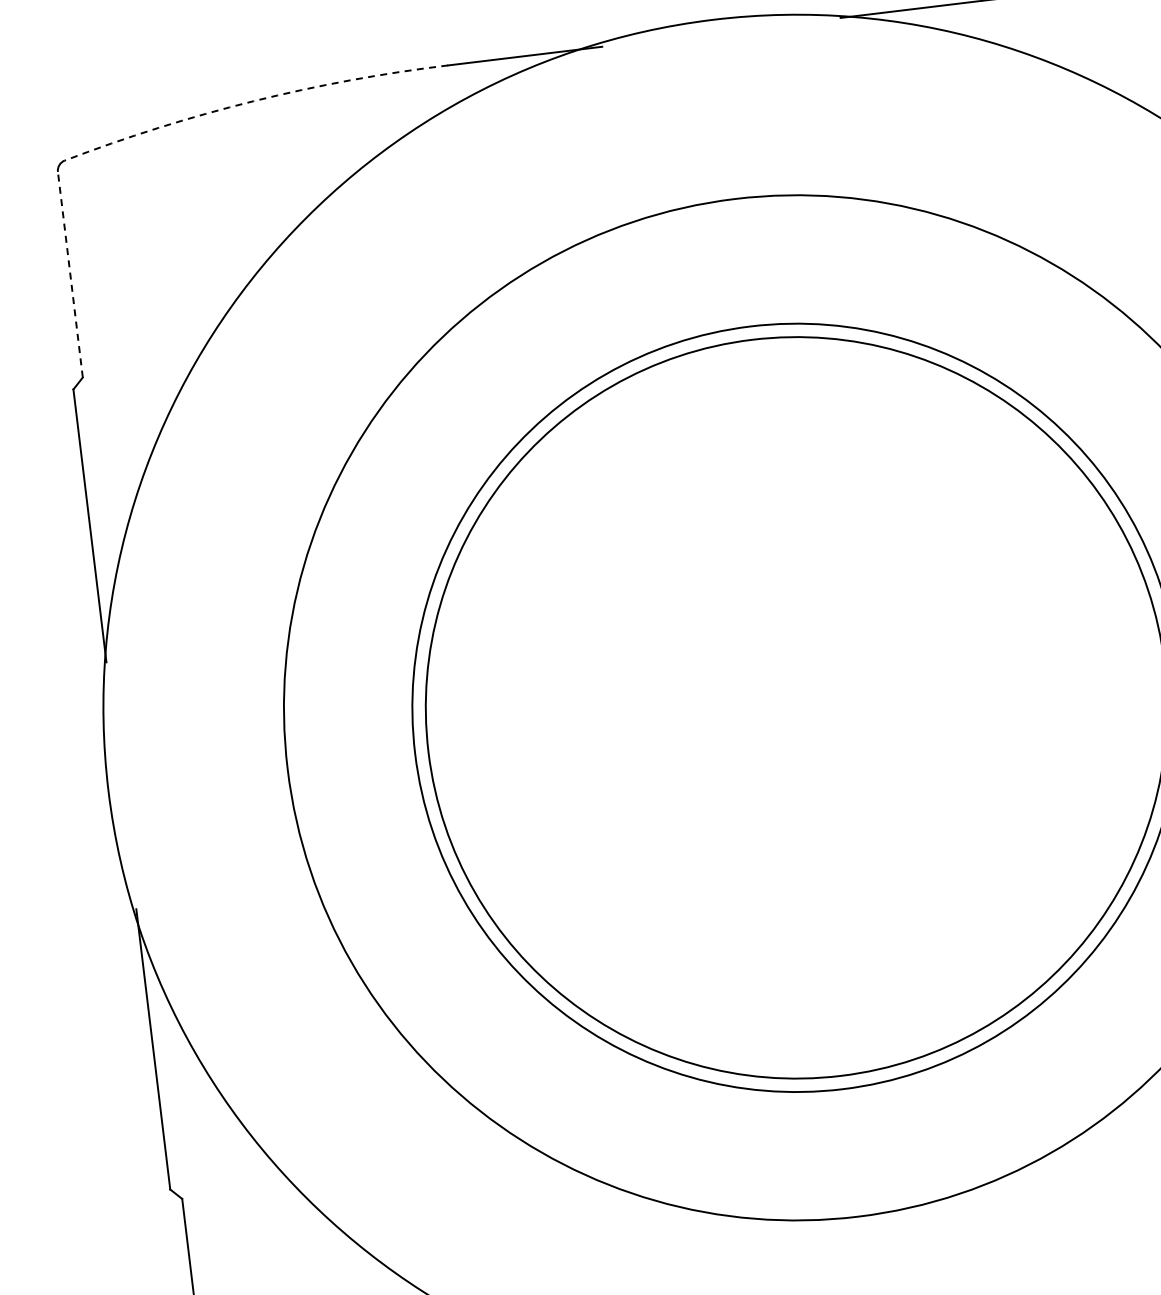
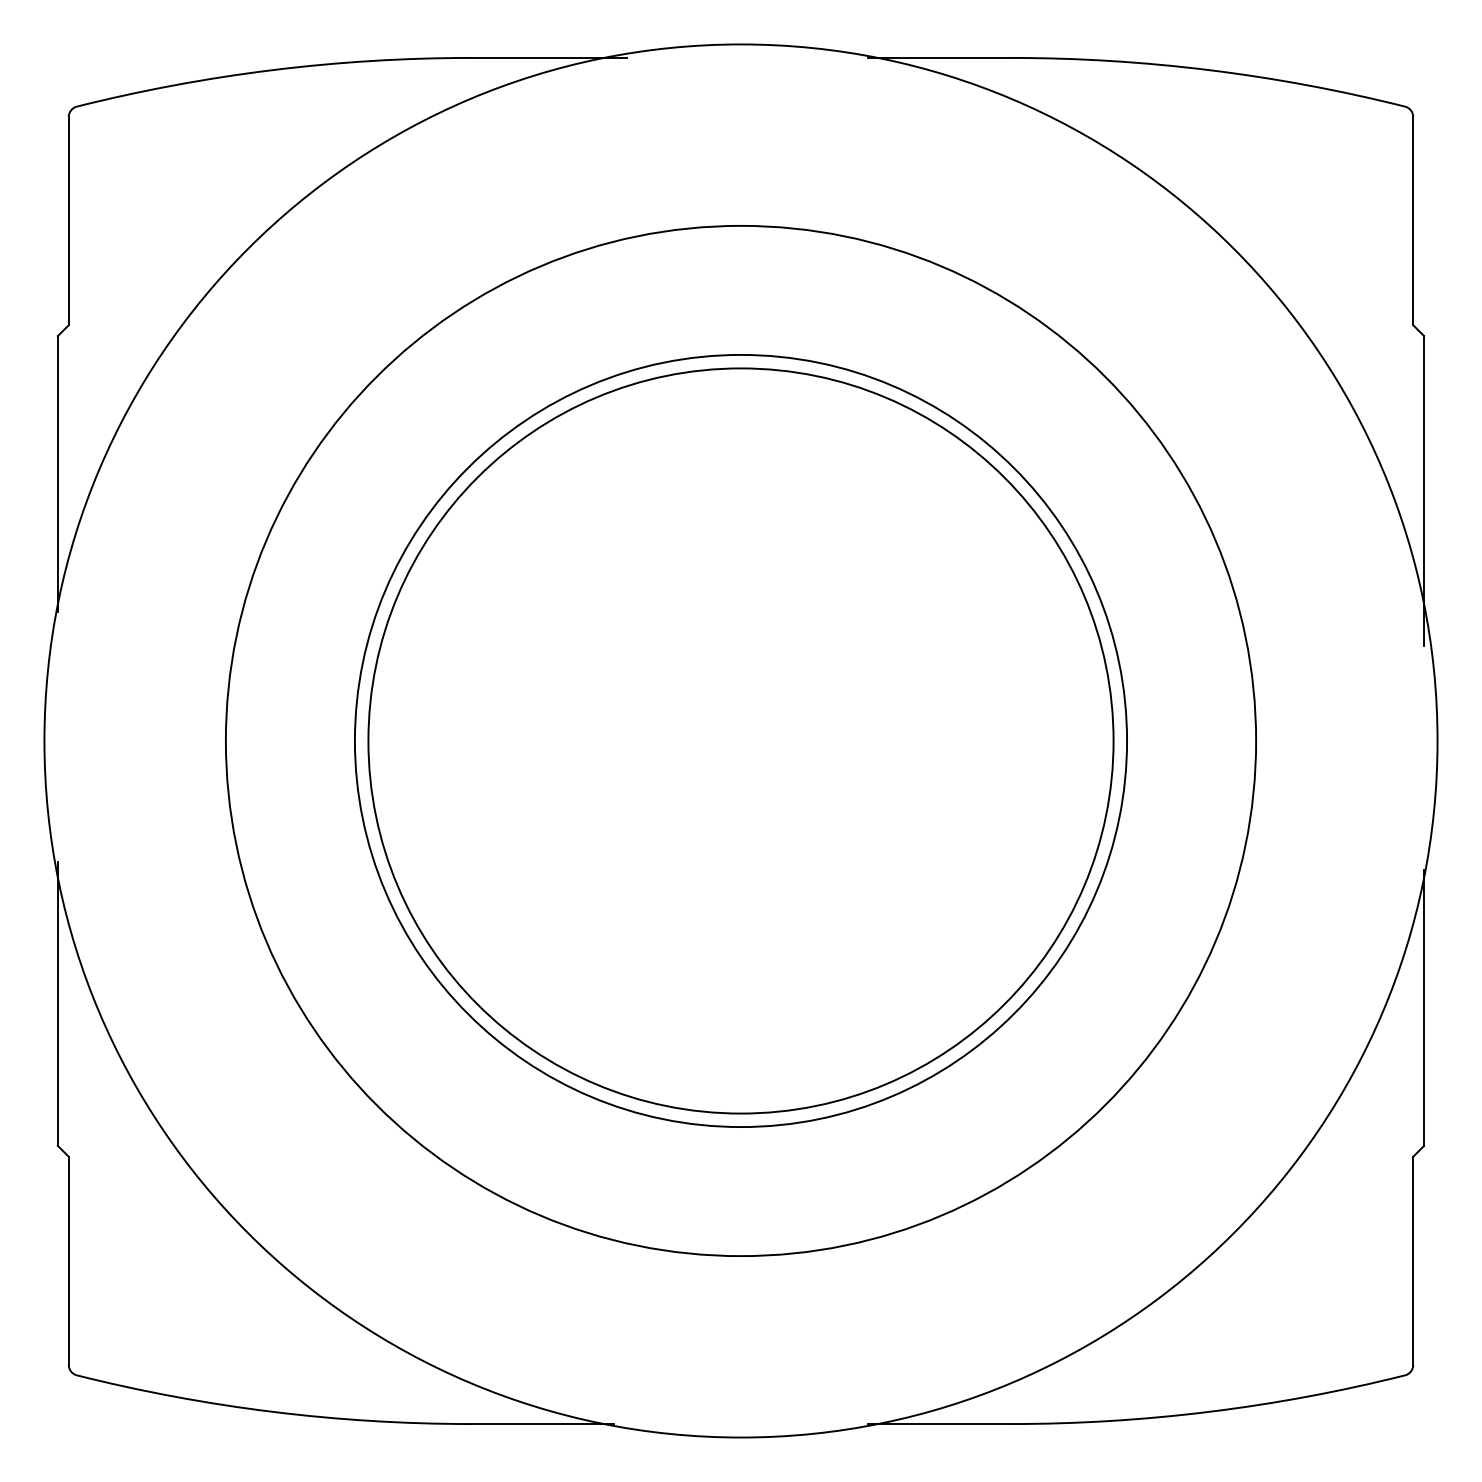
arc: (253, 101) -> (272, 70), dashed -> solid
line: (70, 274) -> (68, 220), dashed -> solid

